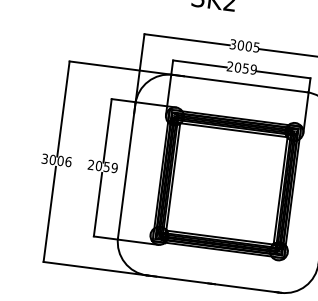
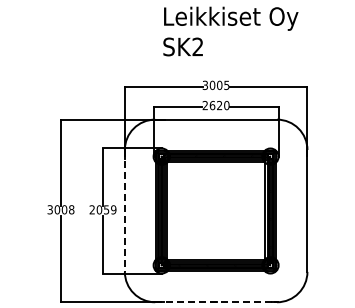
text: (245, 68) -> (219, 105), 2059 -> 2620
text: (68, 161) -> (71, 209), 3006 -> 3008
line: (126, 170) -> (124, 210), solid -> dashed
line: (214, 284) -> (216, 302), solid -> dashed

